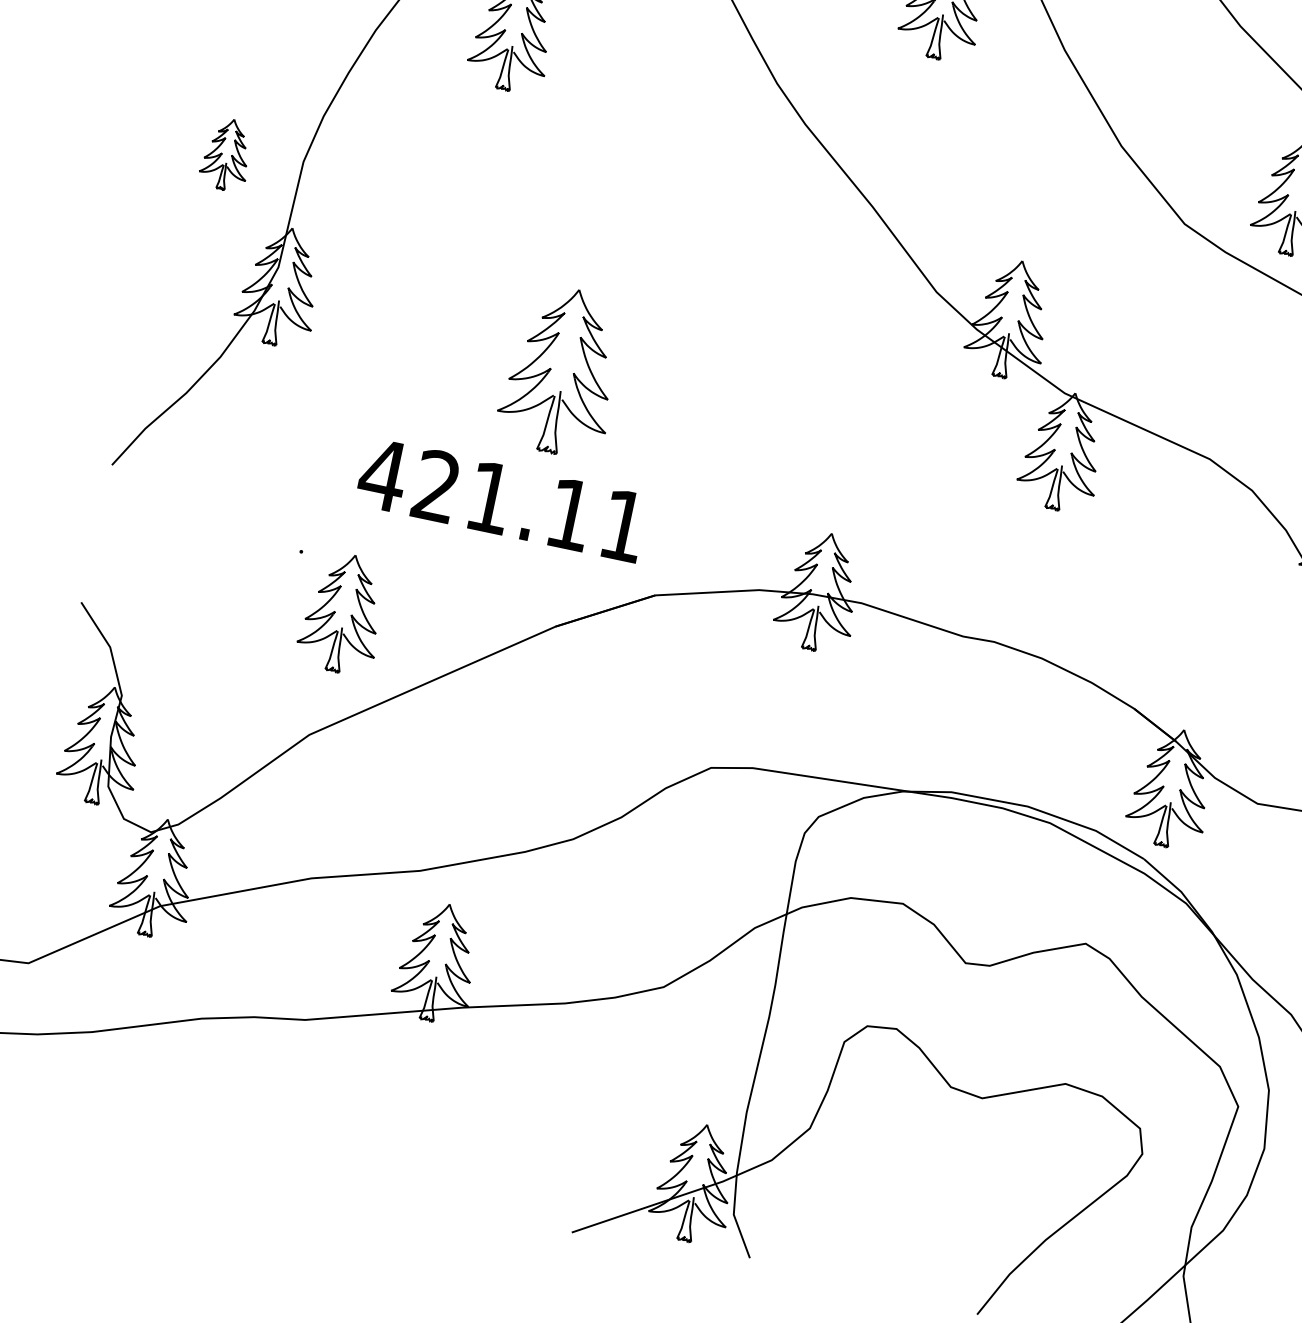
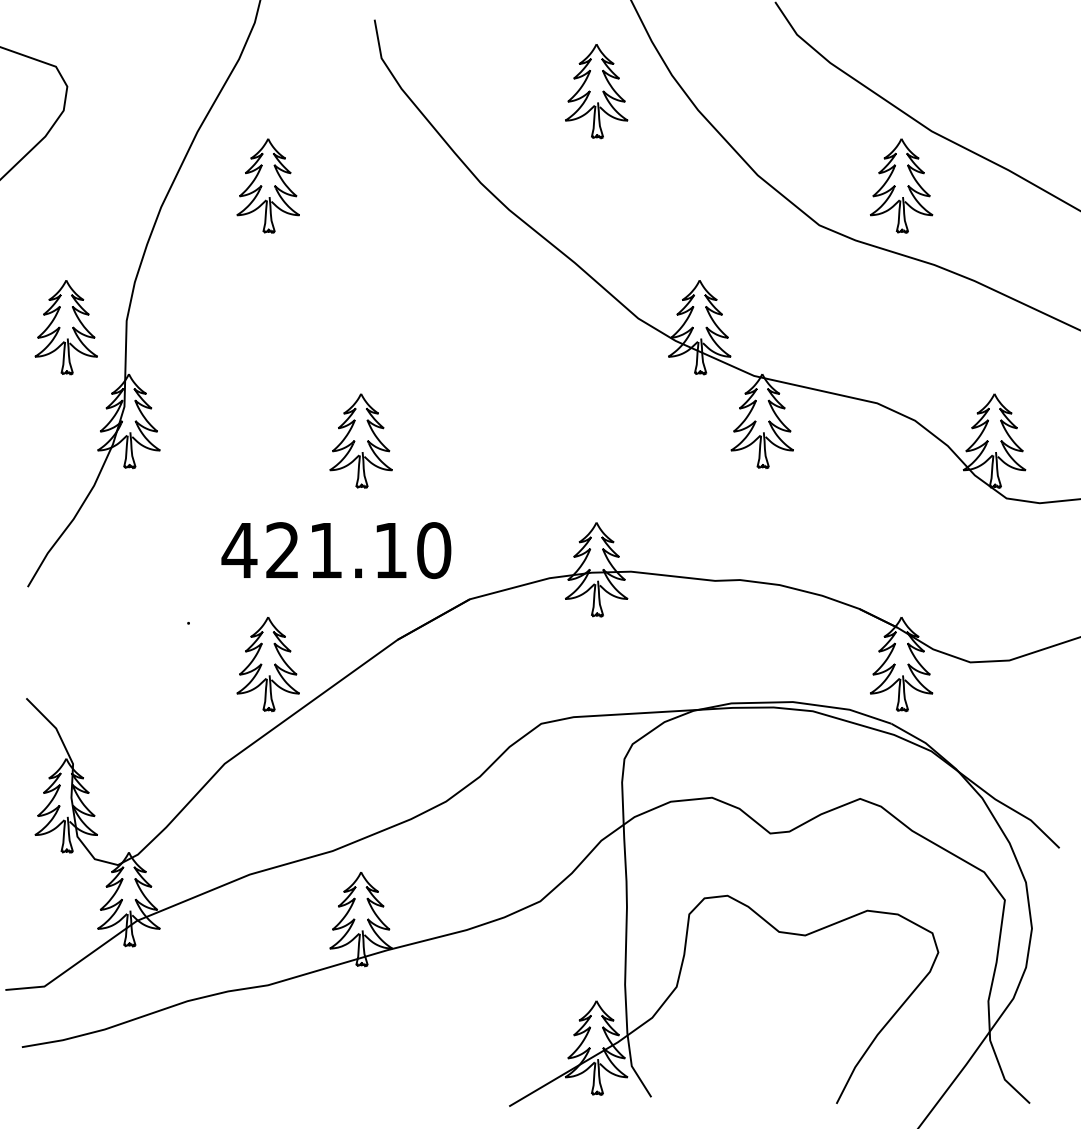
part: (226, 154) -> (65, 327), size x1.67
part: (561, 370) -> (360, 440), size x0.71
text: (624, 525) -> (434, 550), 421.11 -> 421.10
part: (342, 613) -> (267, 664), moved

